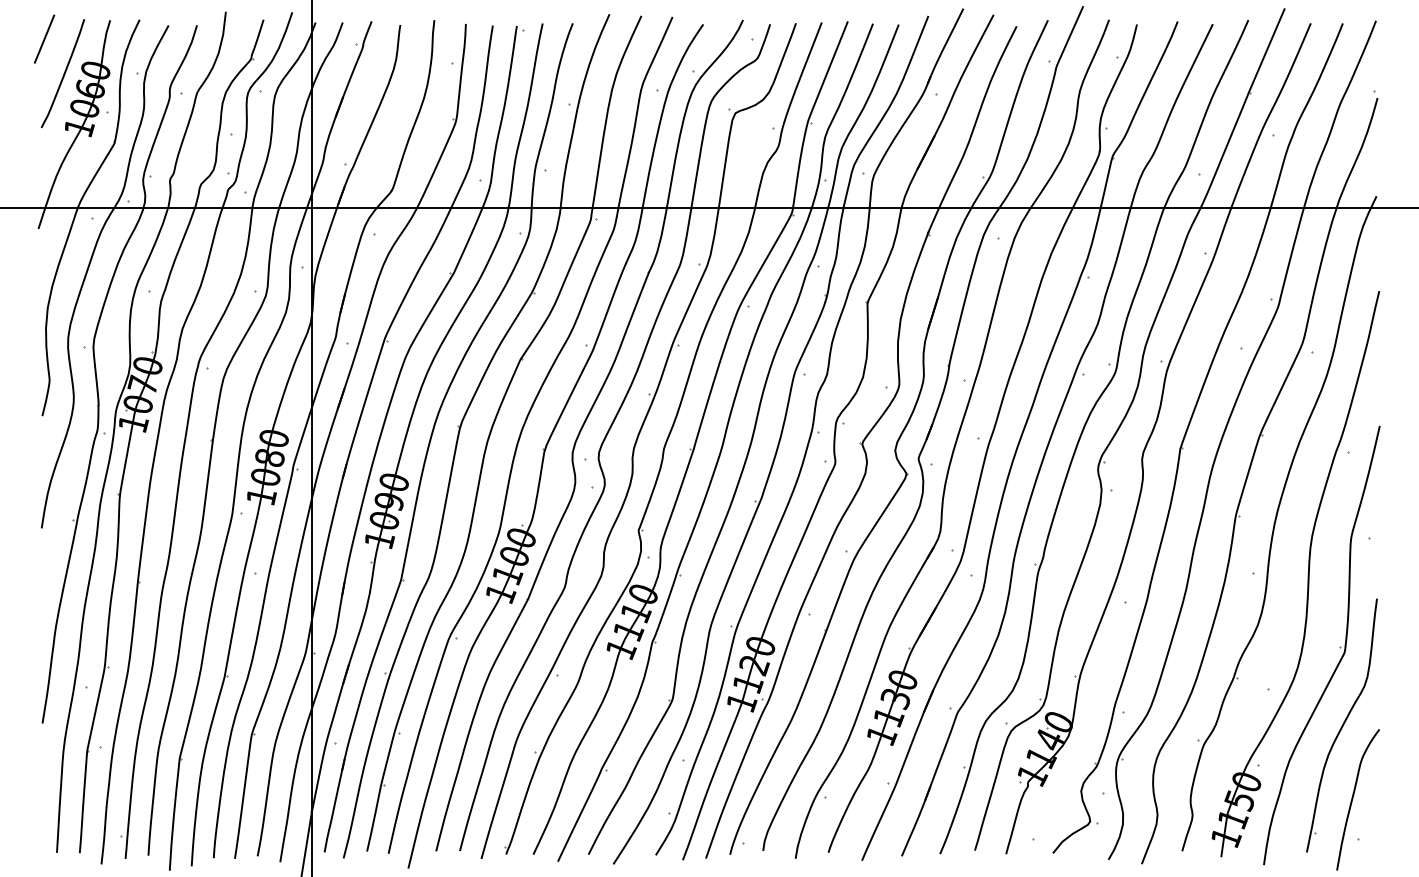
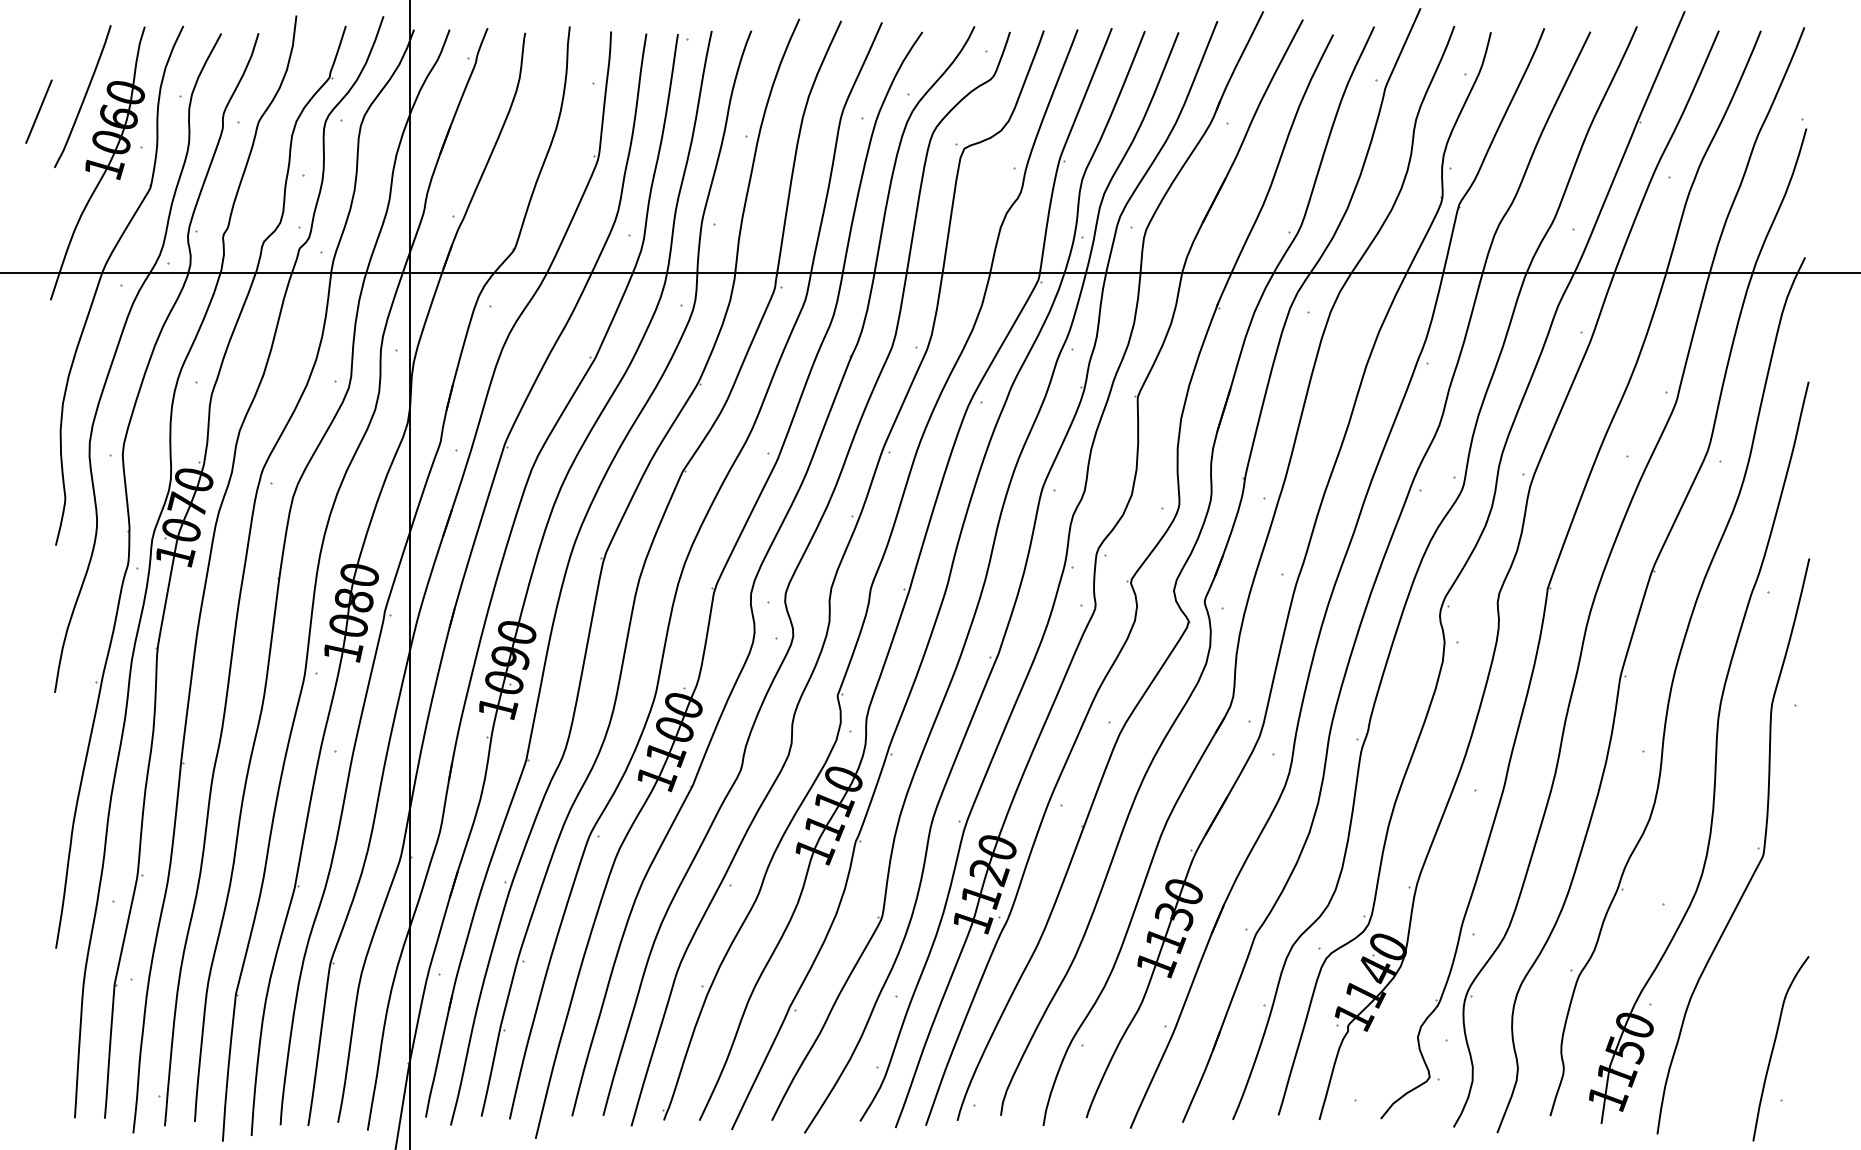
line: (44, 38) -> (38, 110), moved
part: (1341, 725) -> (1759, 951), removed

